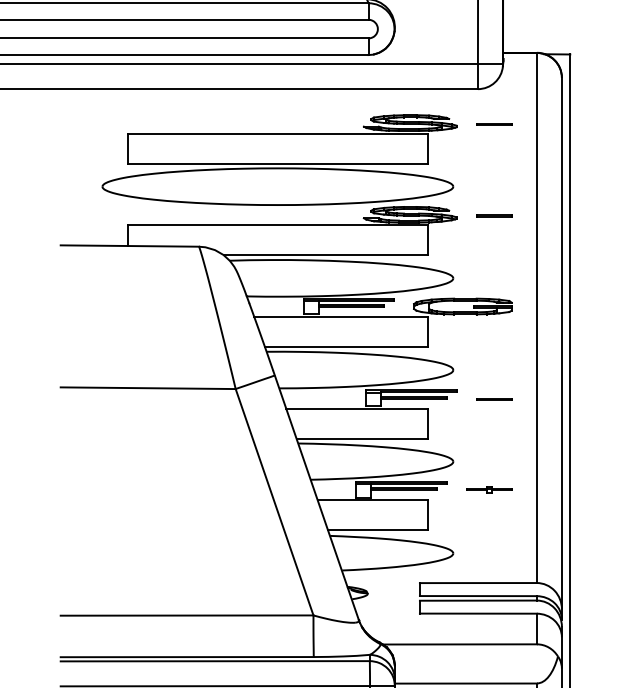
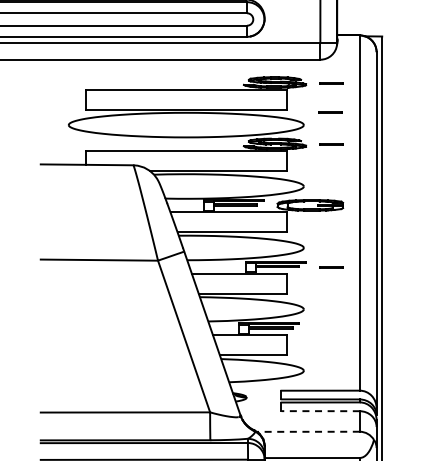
line: (493, 167) -> (330, 112), added
part: (488, 488) -> (327, 327), removed
line: (478, 614) -> (320, 411), solid -> dashed
line: (458, 643) -> (307, 431), solid -> dashed

